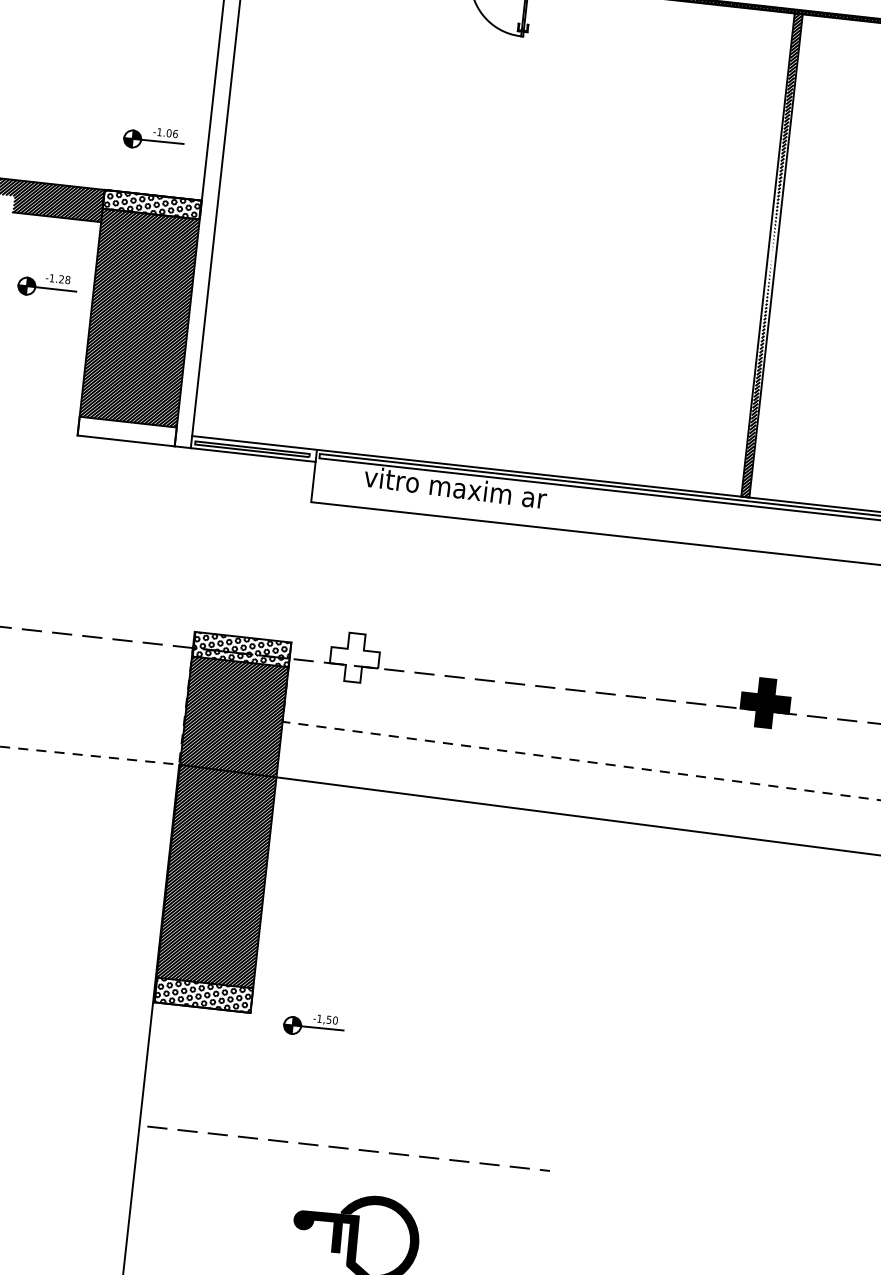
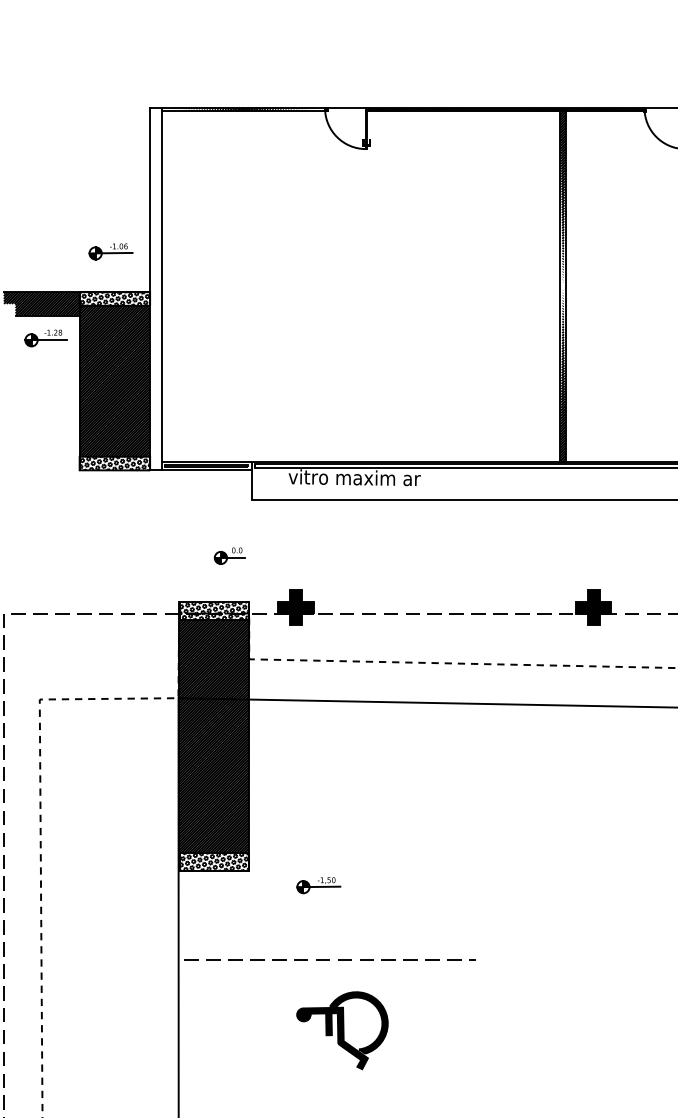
part: (46, 285) -> (45, 338), moved
hatch: (126, 431) -> (114, 463), added
part: (271, 575) -> (229, 555), added
fill: (354, 657) -> (295, 607), added
part: (313, 1025) -> (318, 885), moved

